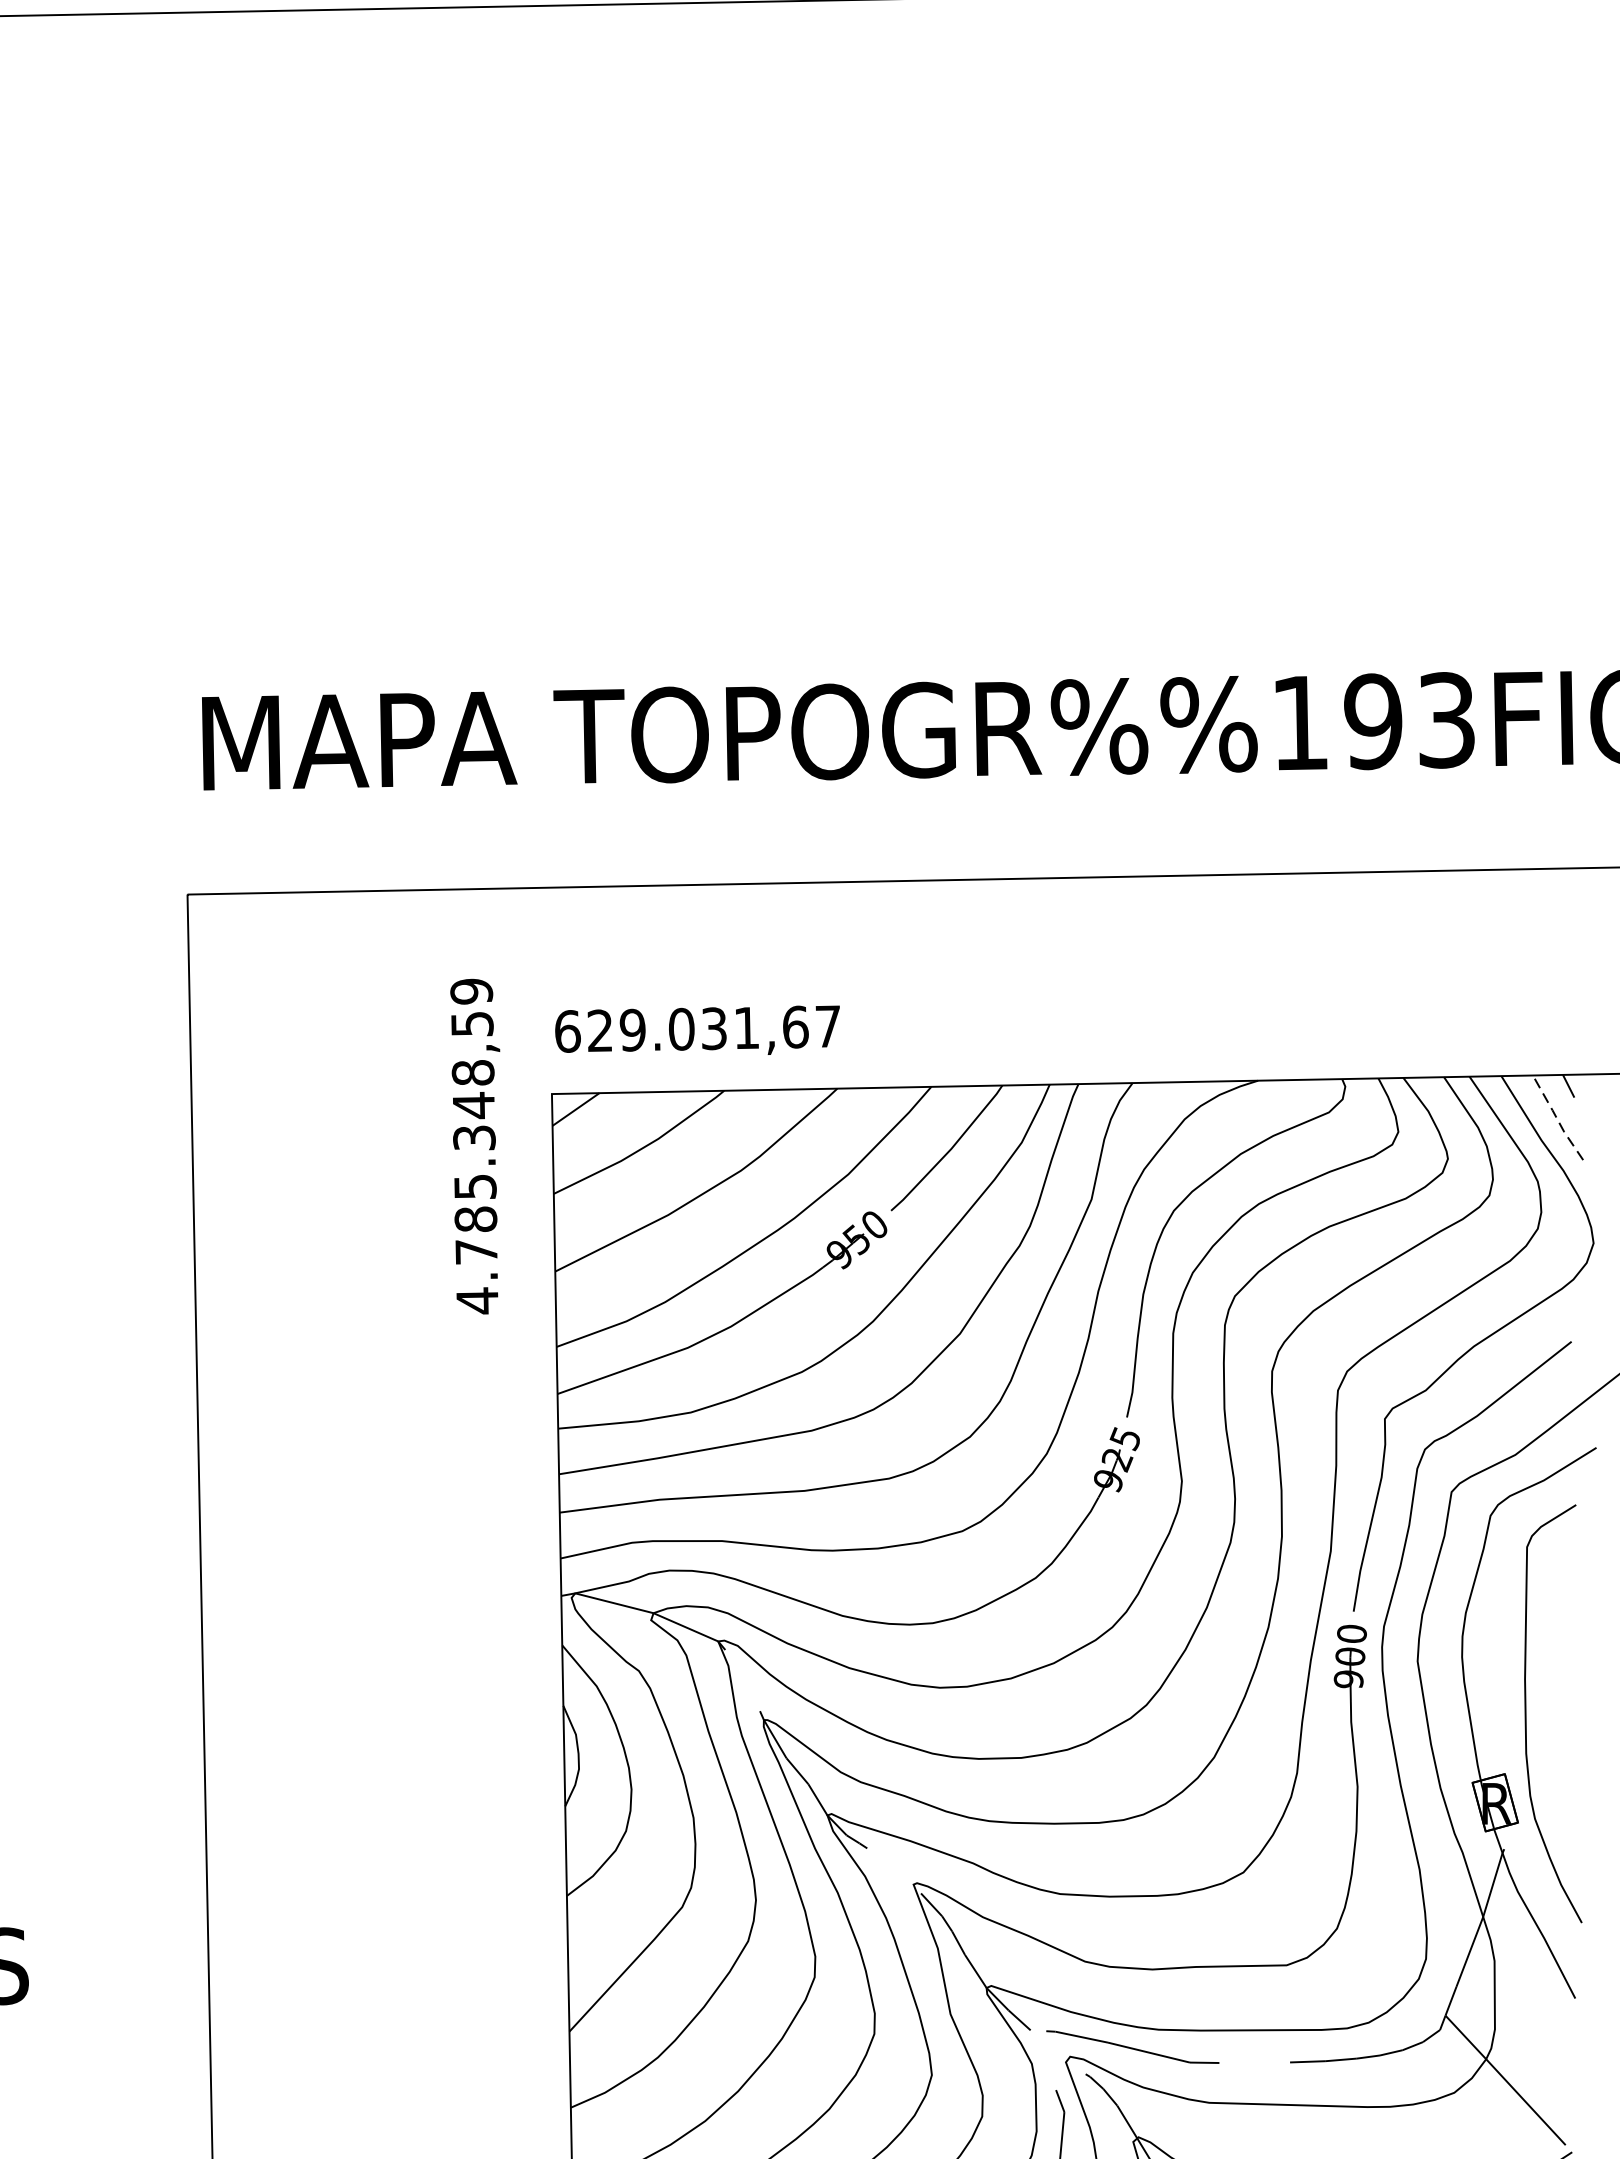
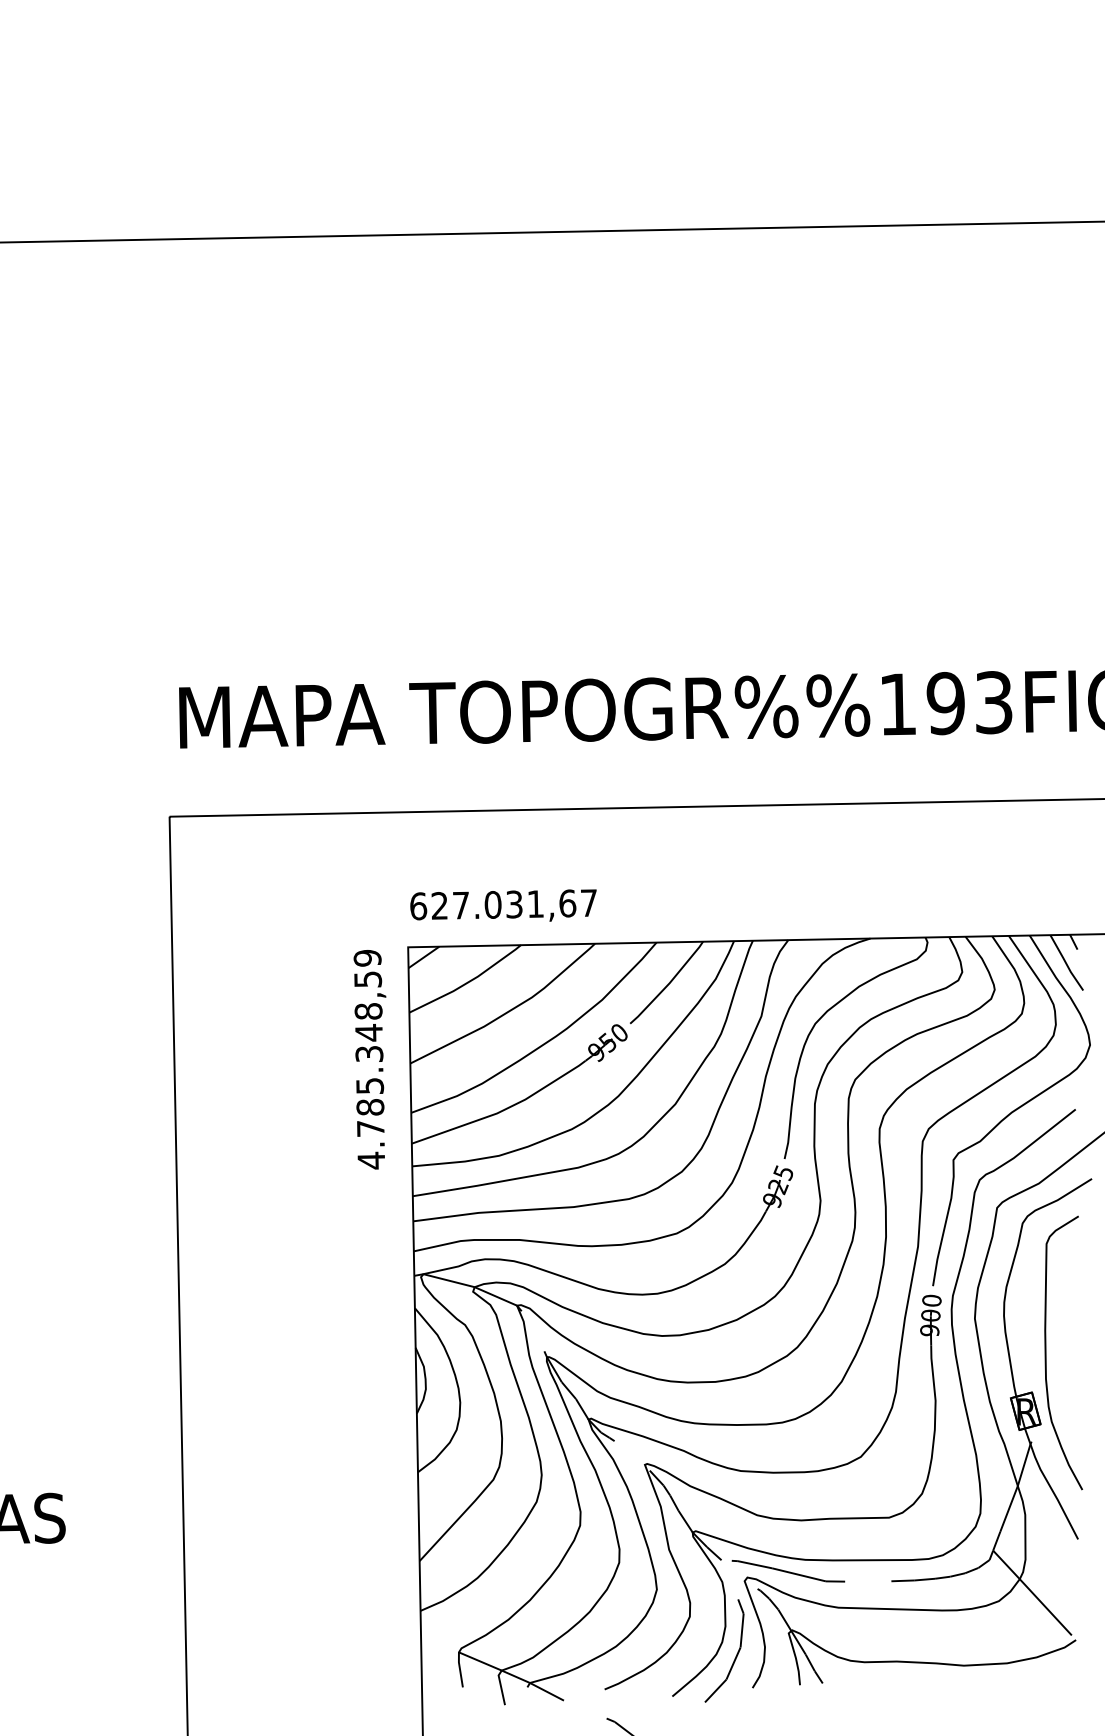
text: (631, 1030) -> (460, 905), 629.031,67 -> 627.031,67
line: (1556, 1117) -> (1065, 962), dashed -> solid
text: (474, 1146) -> (369, 1059), moved

